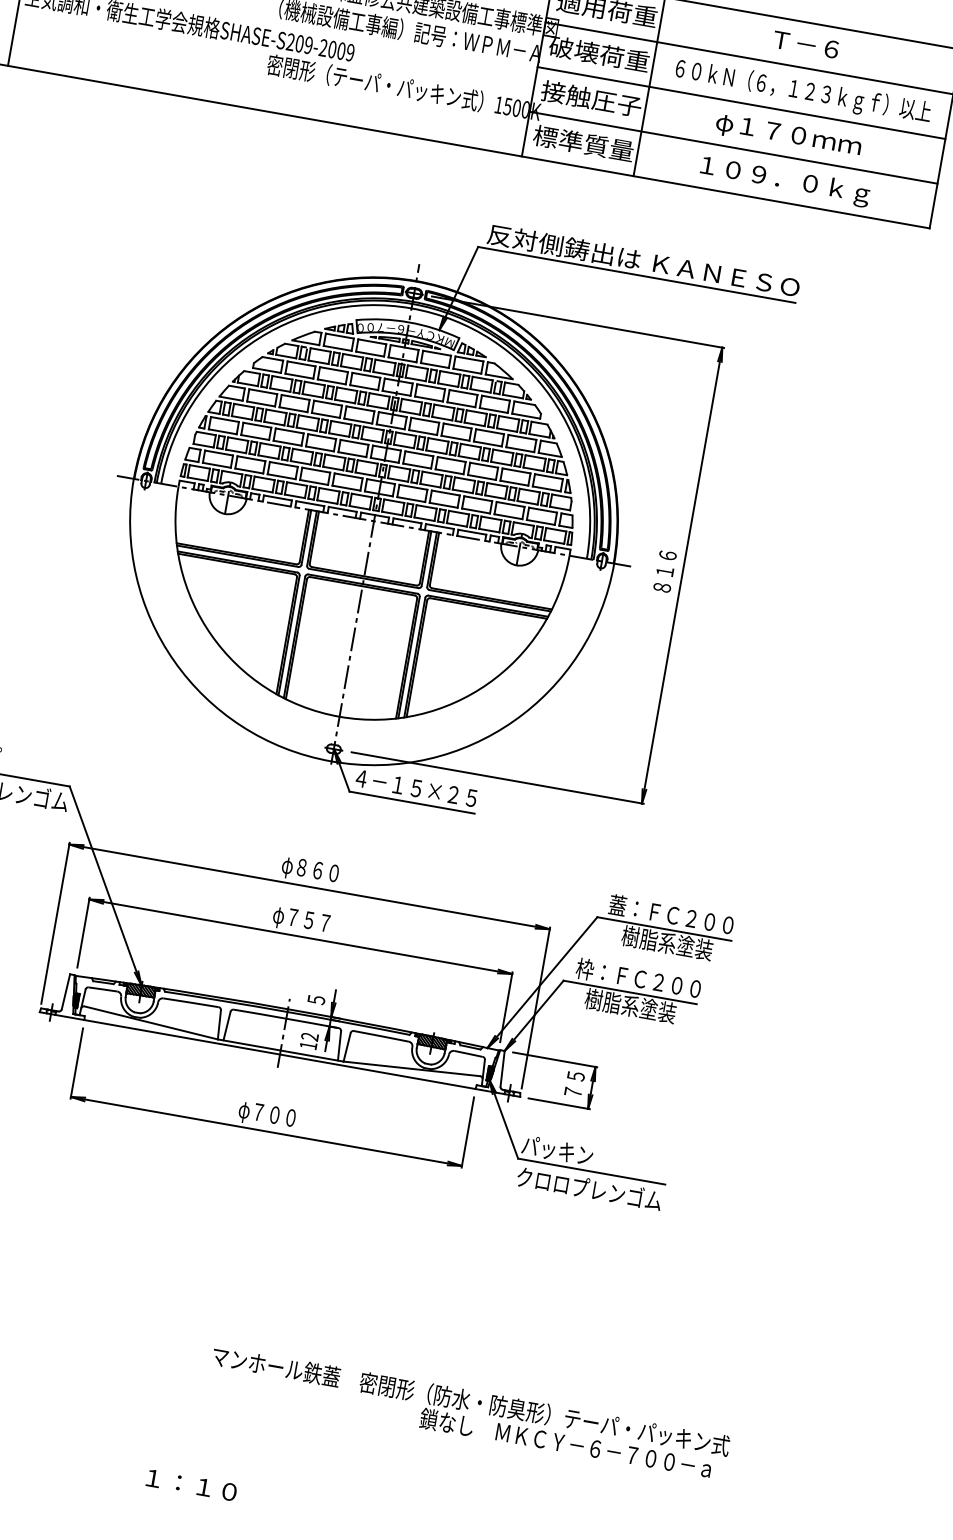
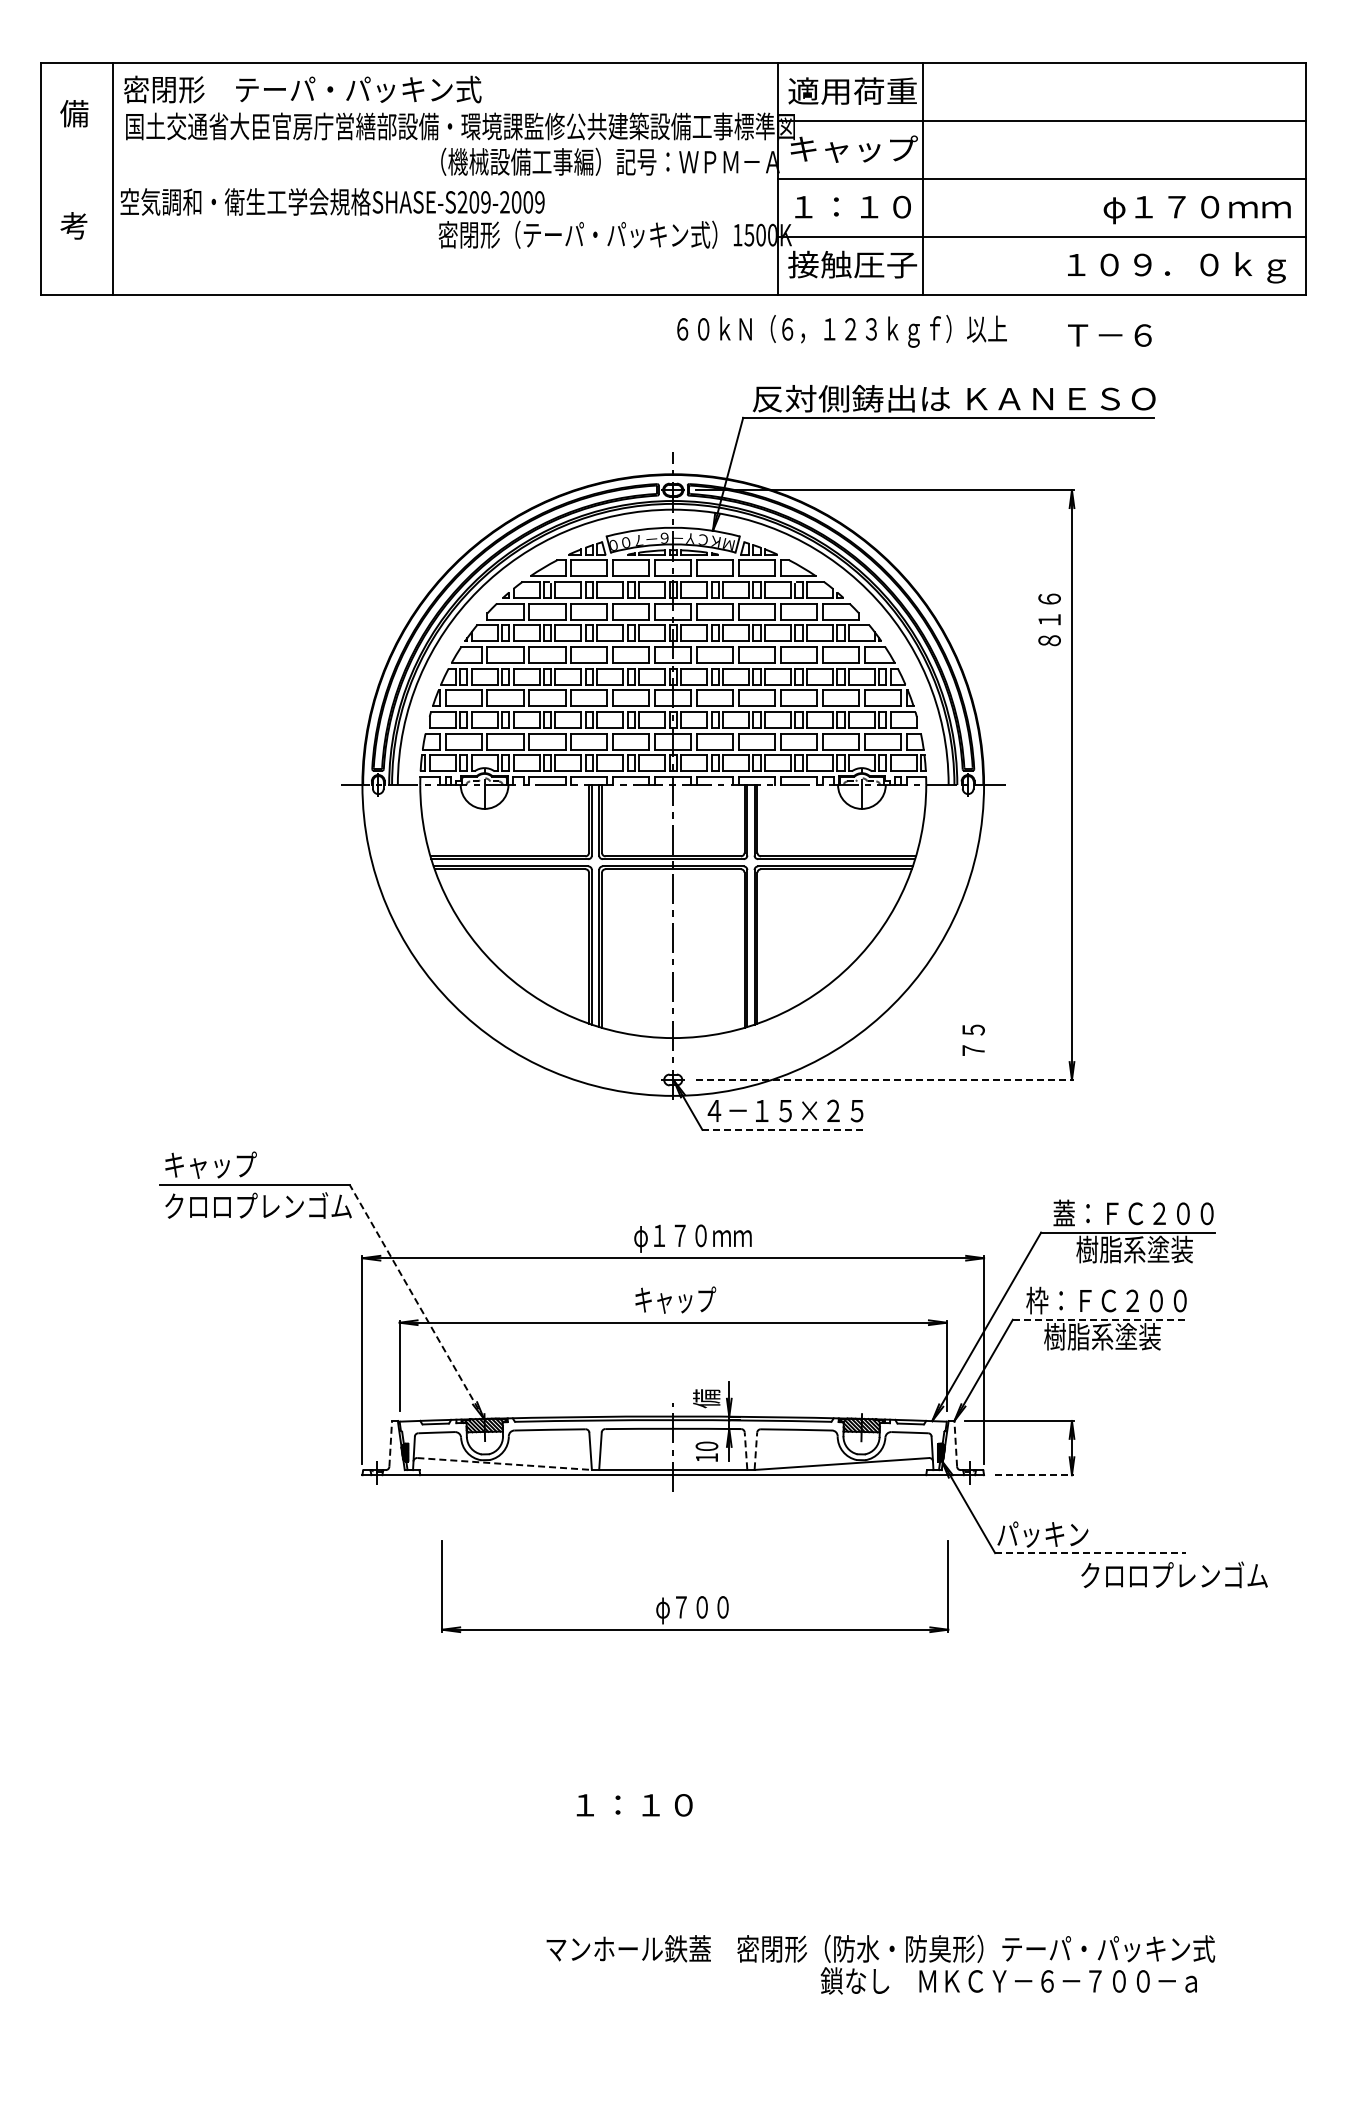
text: (805, 44) -> (1109, 335), moved
text: (599, 53) -> (852, 148), 破壊荷重 -> キャップ
text: (802, 92) -> (841, 331), moved
text: (591, 98) -> (852, 206), 接触圧子 -> １：１０
text: (788, 135) -> (1196, 209), moved
text: (583, 143) -> (852, 264), 標準質量 -> 接触圧子
text: (784, 181) -> (1176, 267), moved
text: (665, 571) -> (1049, 619), moved
line: (497, 778) -> (885, 1080), solid -> dashed
line: (412, 802) -> (783, 1129), solid -> dashed
text: (335, 873) -> (702, 1235), φ８６０ -> φ１７０ｍｍ
line: (105, 886) -> (417, 1302), solid -> dashed
text: (305, 920) -> (675, 1301), φ７５７ -> キャップ
line: (65, 991) -> (390, 1443), solid -> dashed
line: (630, 992) -> (1099, 1319), solid -> dashed
text: (316, 999) -> (706, 1398), ５ -> 備
line: (151, 1023) -> (505, 1464), solid -> dashed
text: (309, 1036) -> (706, 1446), 12 -> 10
line: (339, 1045) -> (745, 1450), solid -> dashed
line: (346, 1046) -> (755, 1450), solid -> dashed
line: (502, 1068) -> (955, 1443), solid -> dashed
text: (574, 1083) -> (973, 1039), moved
line: (559, 1104) -> (1034, 1475), solid -> dashed
part: (275, 1106) -> (700, 1596), moved
line: (591, 1171) -> (1090, 1553), solid -> dashed
text: (589, 1188) -> (1174, 1574), moved
text: (468, 1413) -> (880, 1964), moved
text: (191, 1485) -> (634, 1805), moved

